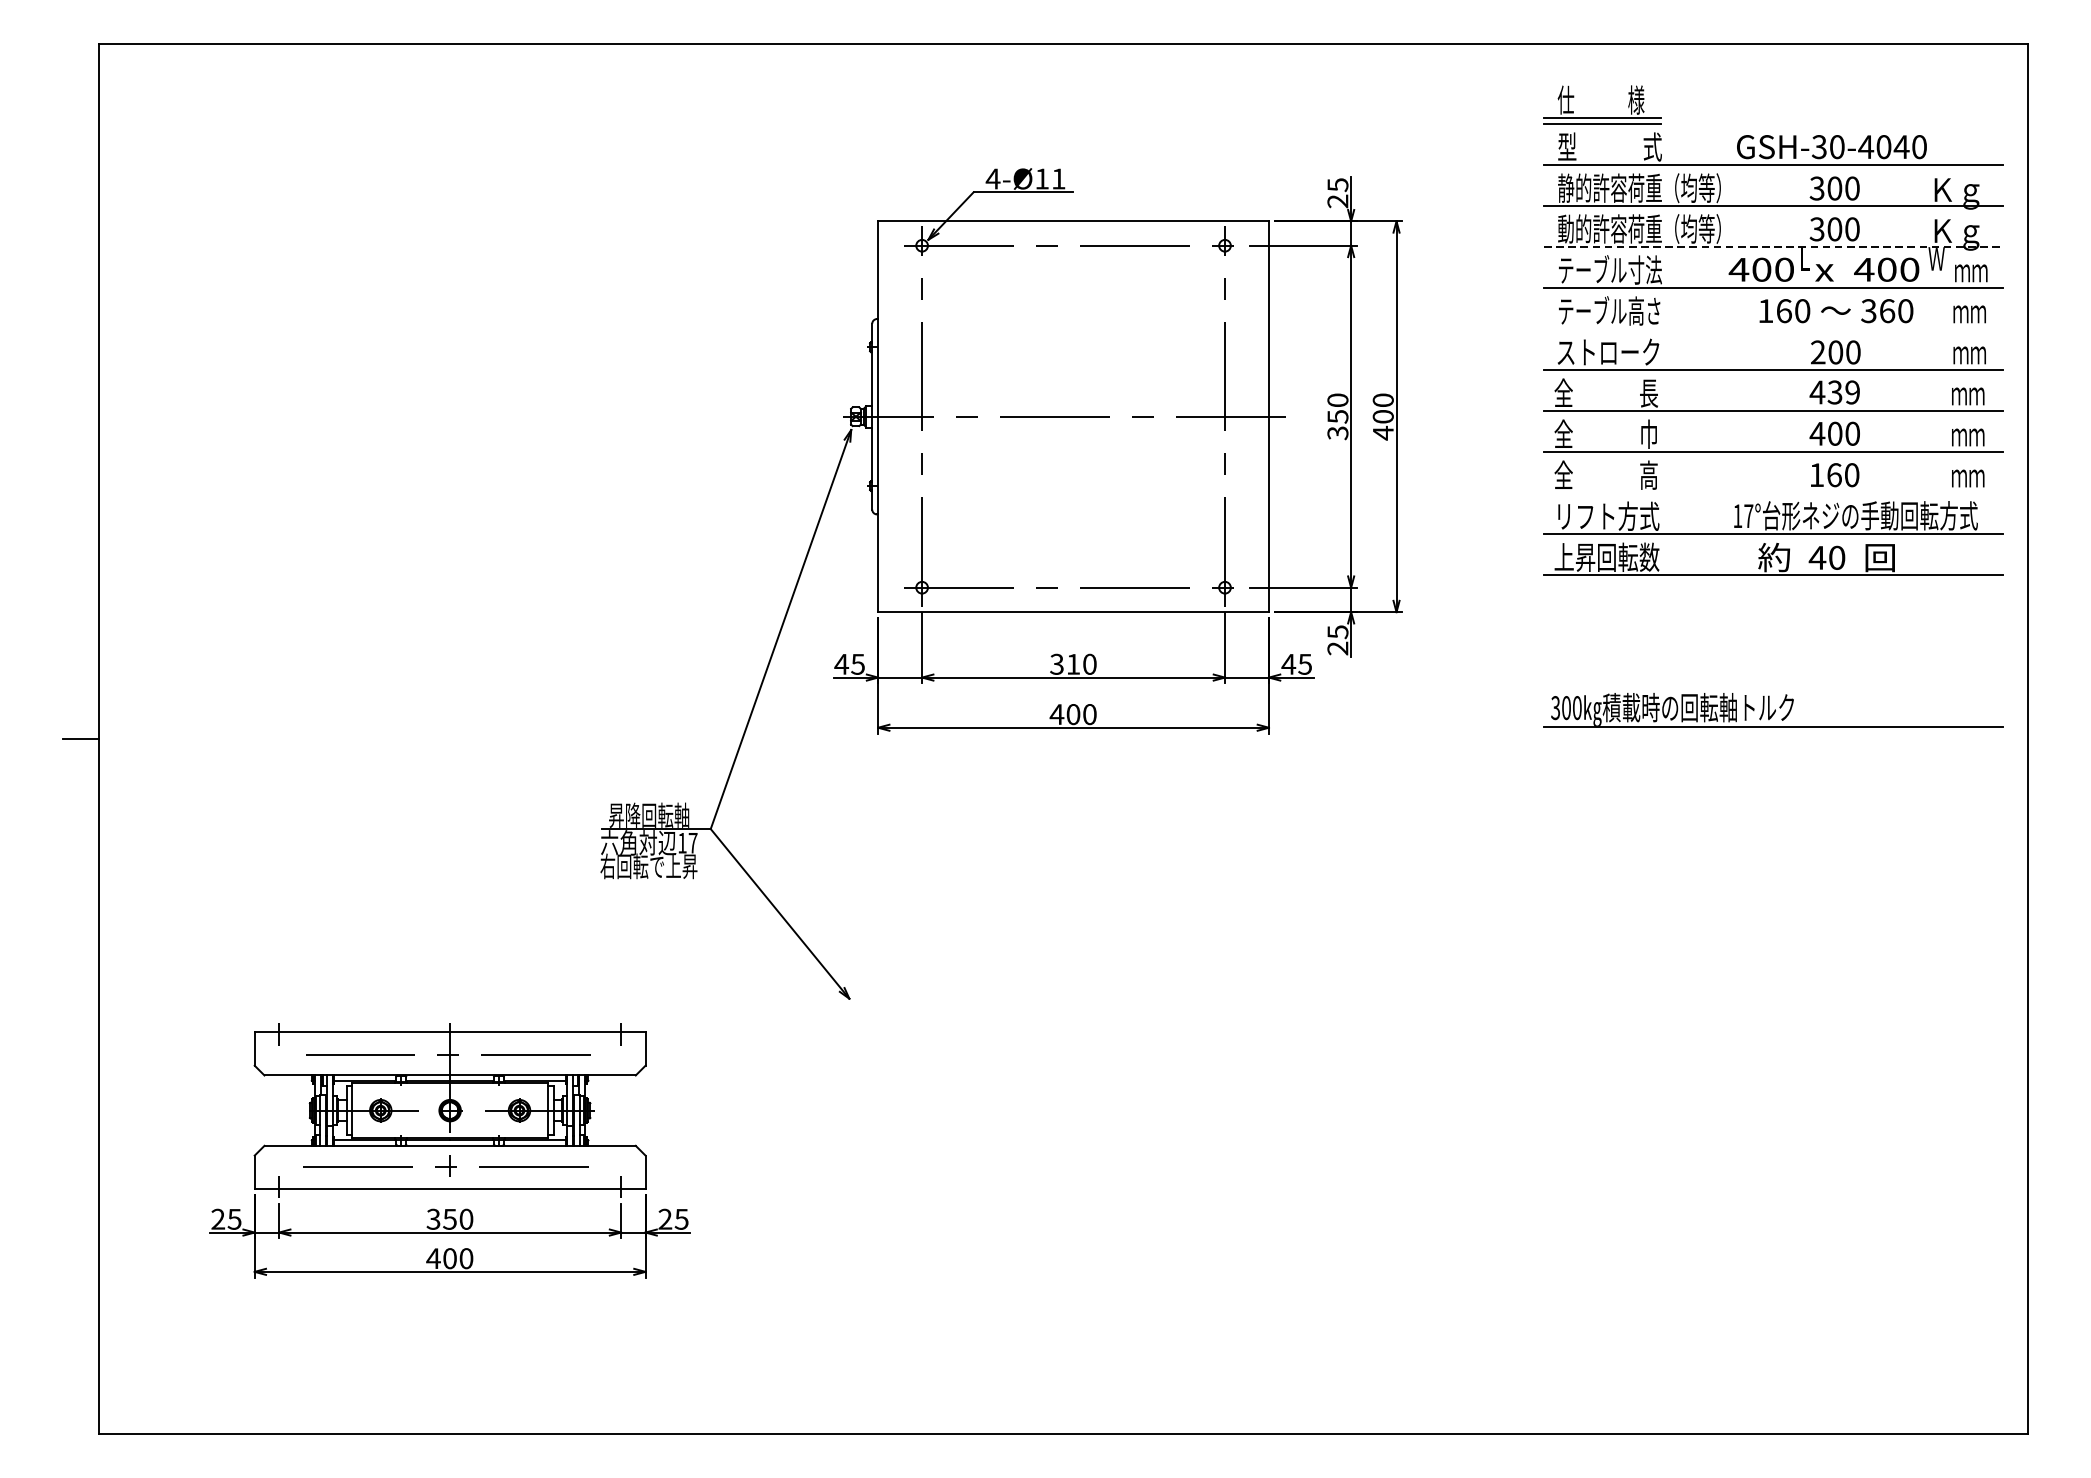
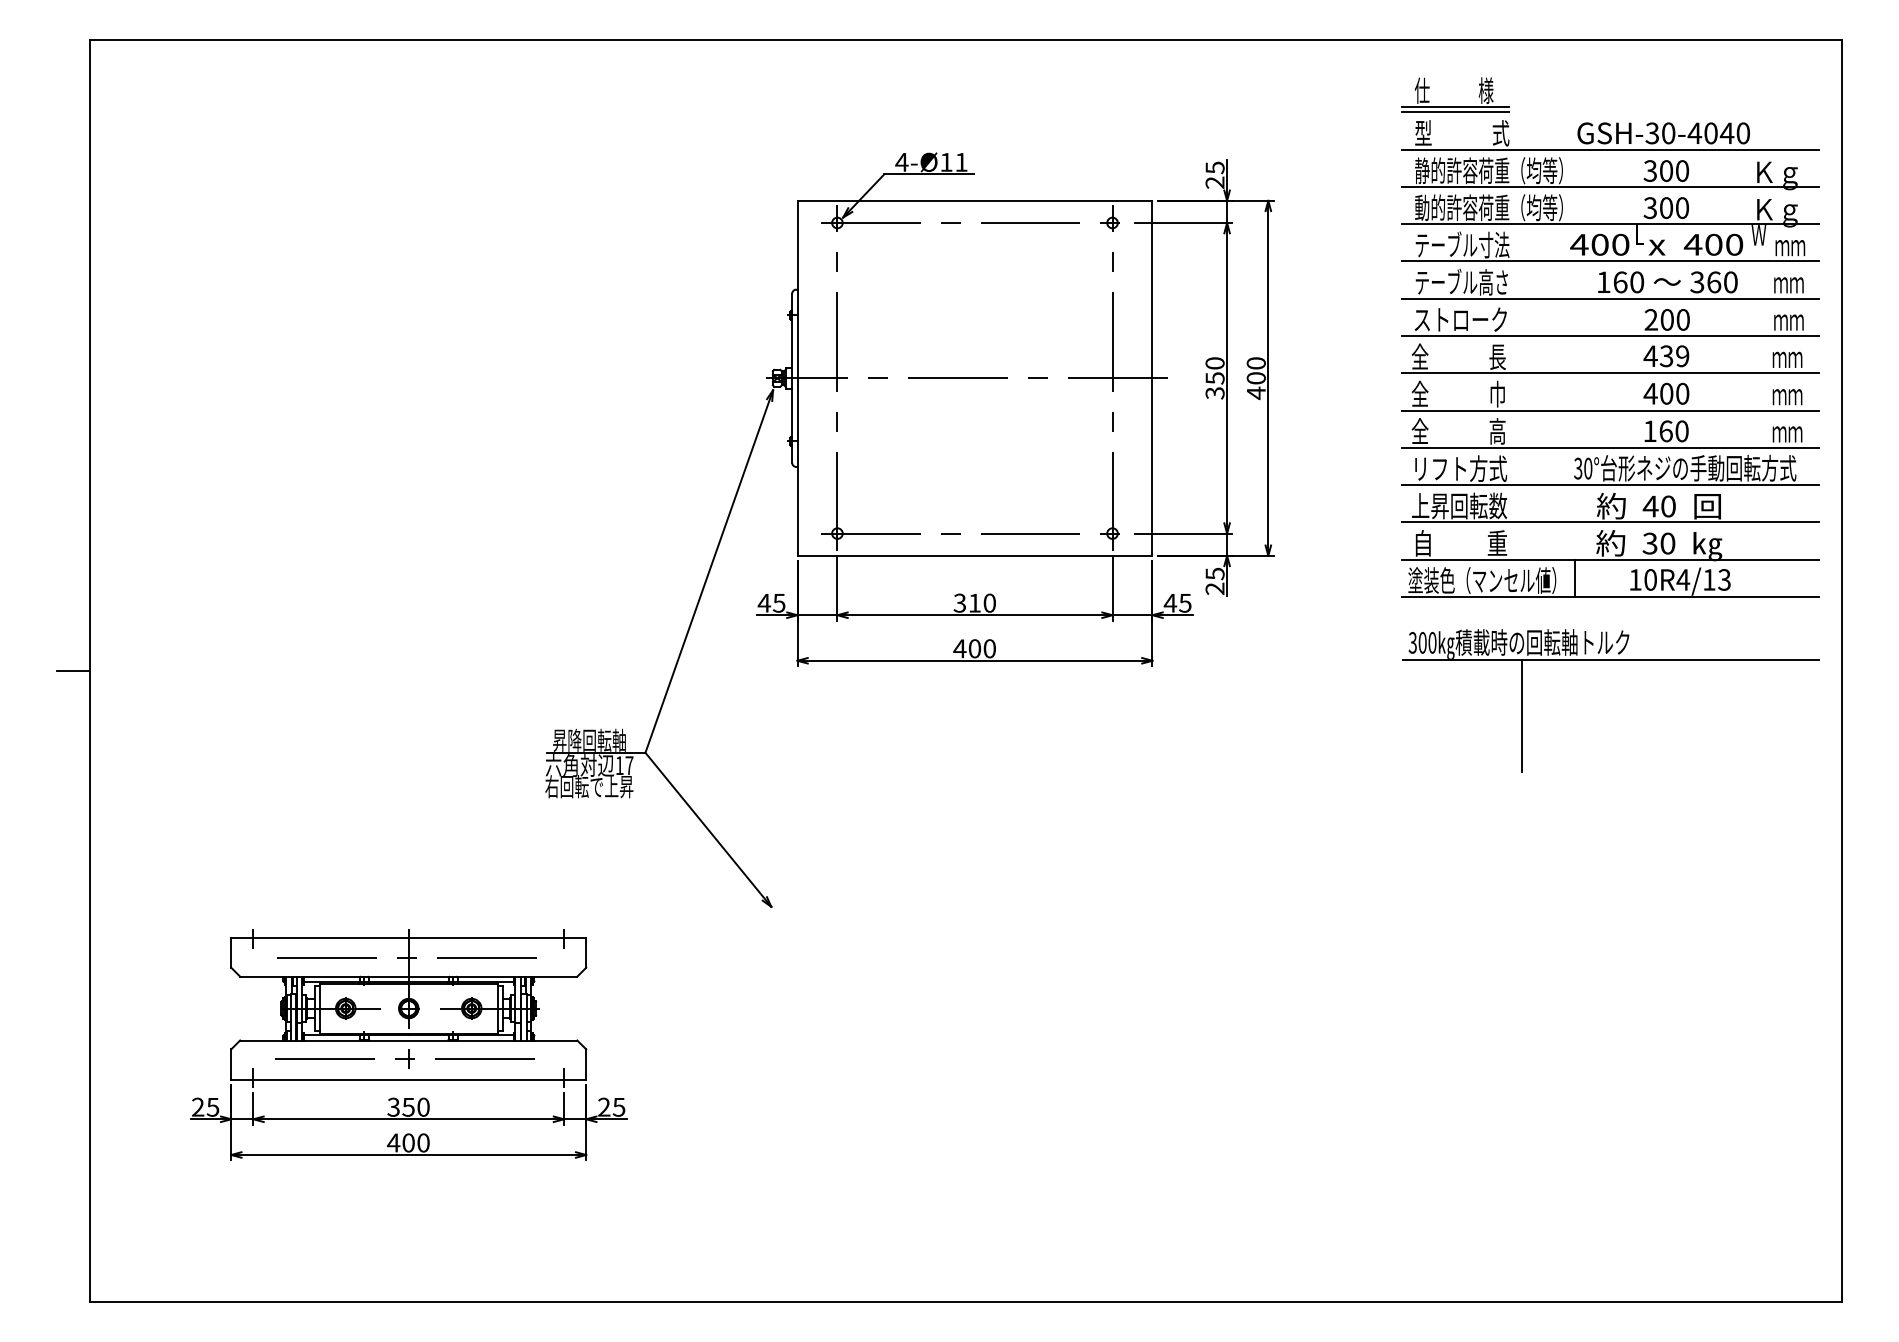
line: (1774, 247) -> (1611, 224), dashed -> solid
line: (1773, 328) -> (1610, 298), added
line: (1773, 492) -> (1610, 447), added
text: (1743, 516) -> (1583, 468), 17° -> 30°
part: (1773, 620) -> (1610, 563), added
line: (1675, 789) -> (1521, 716), added

